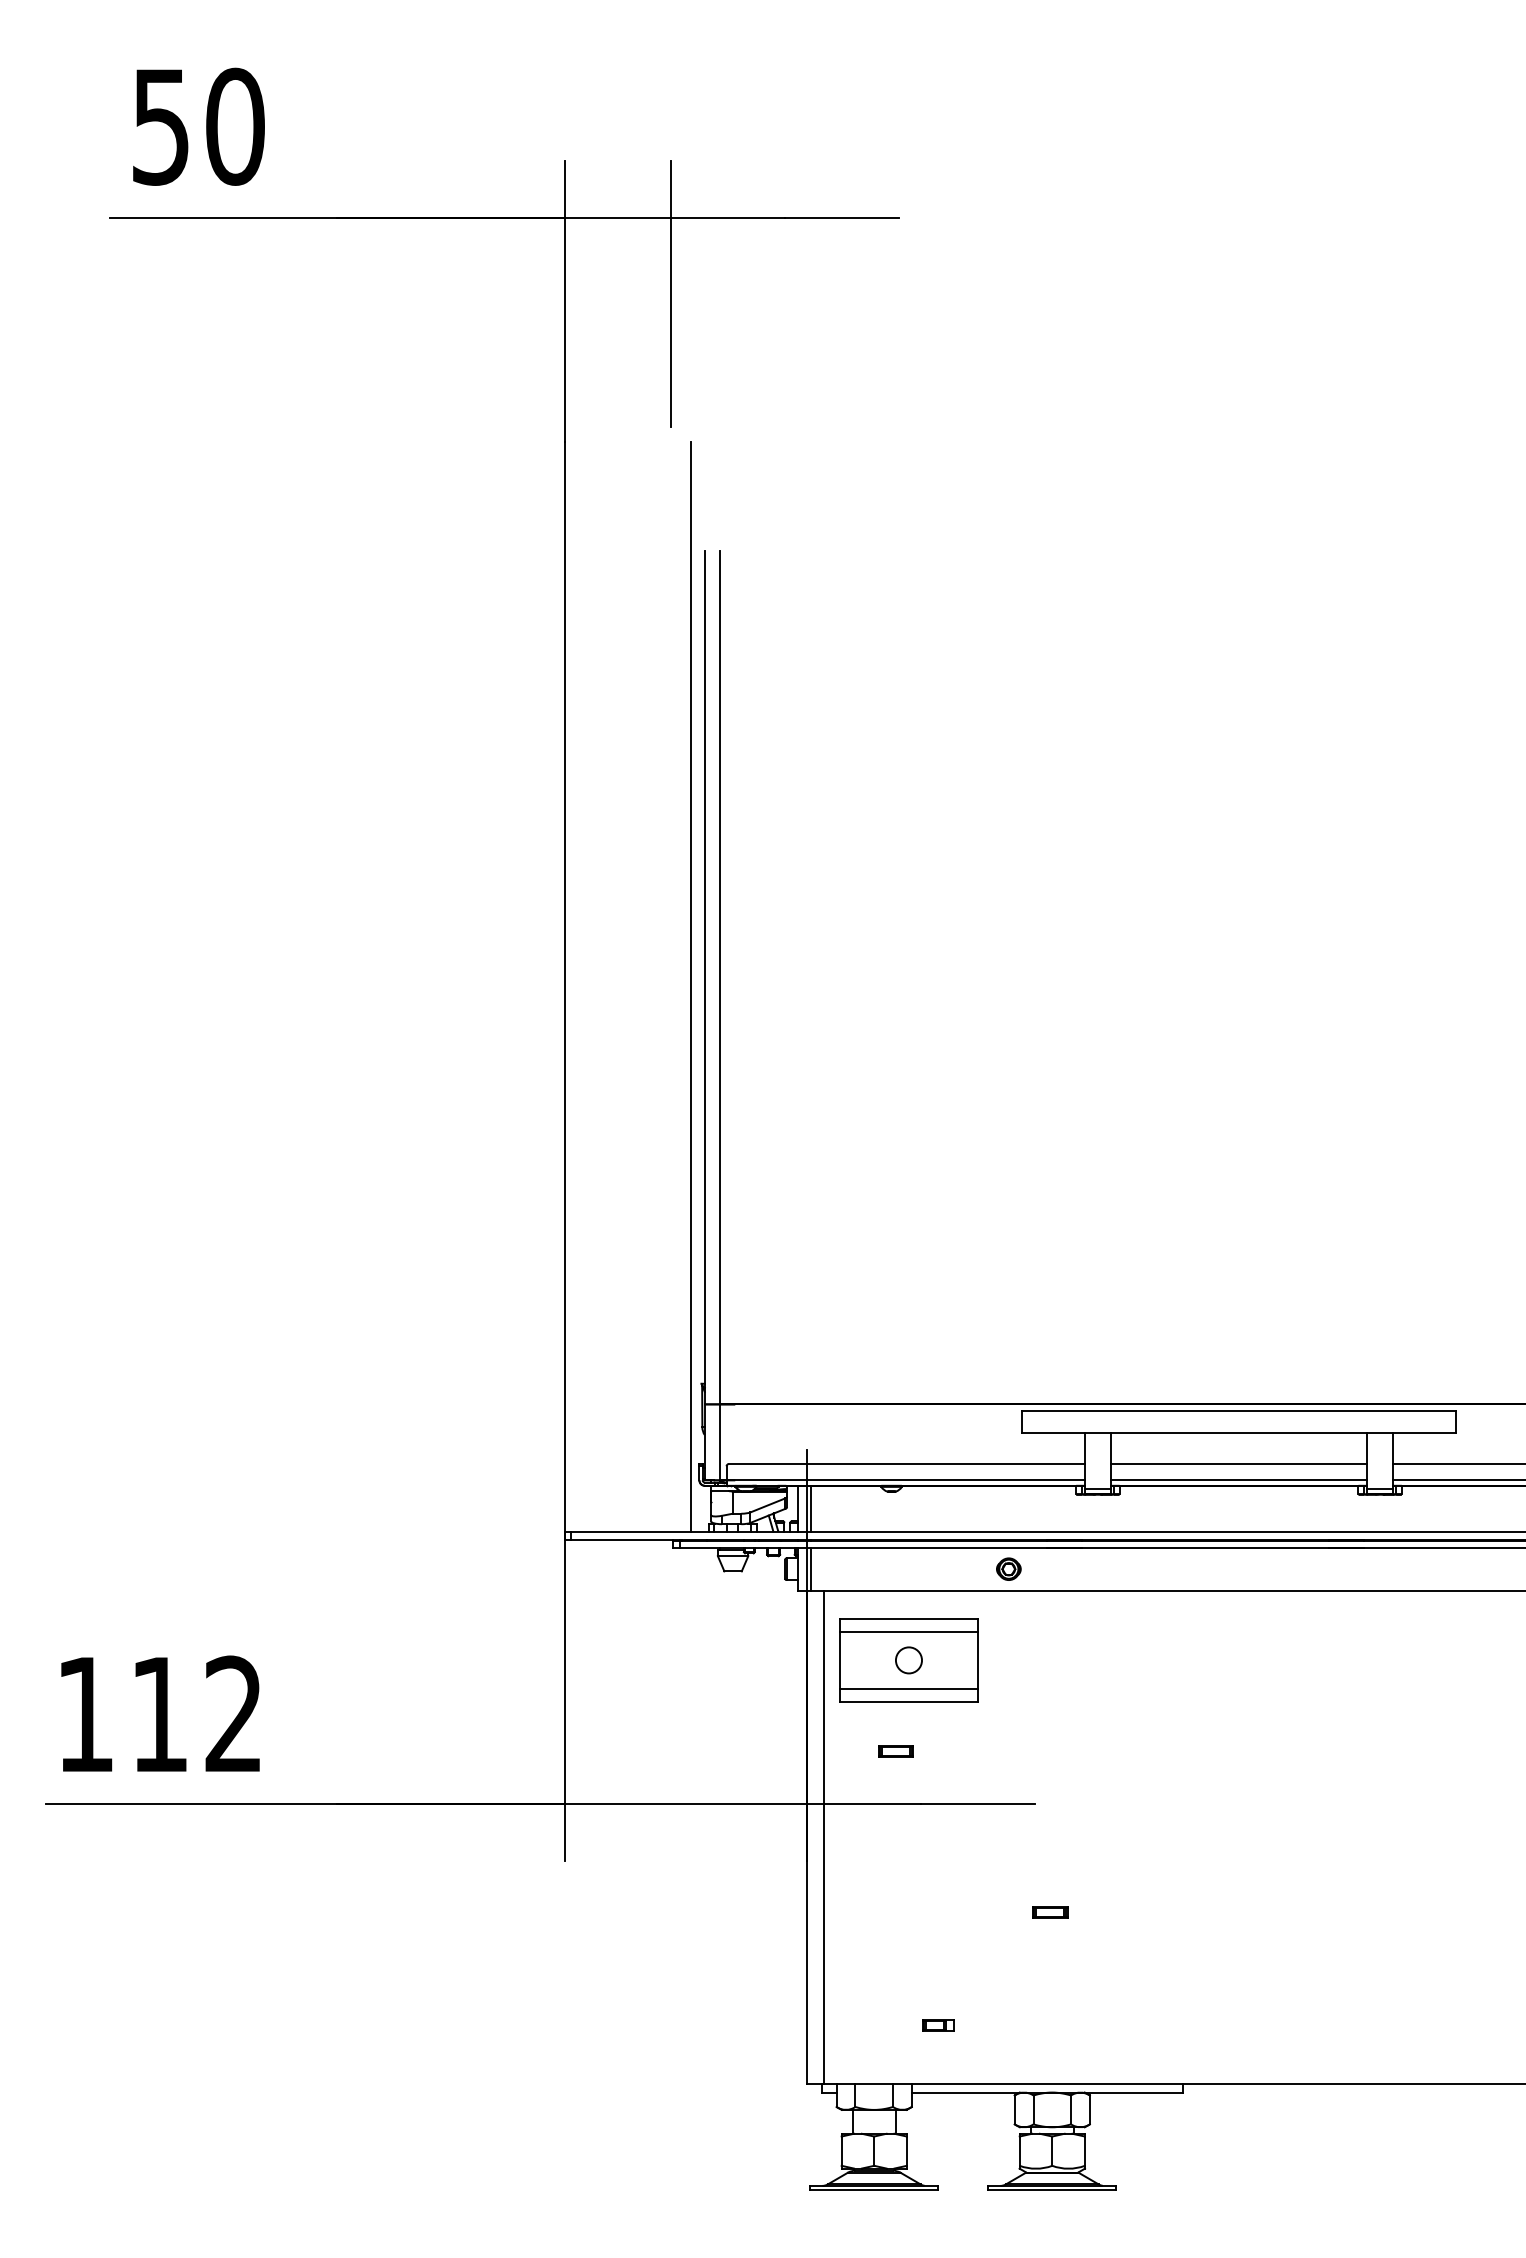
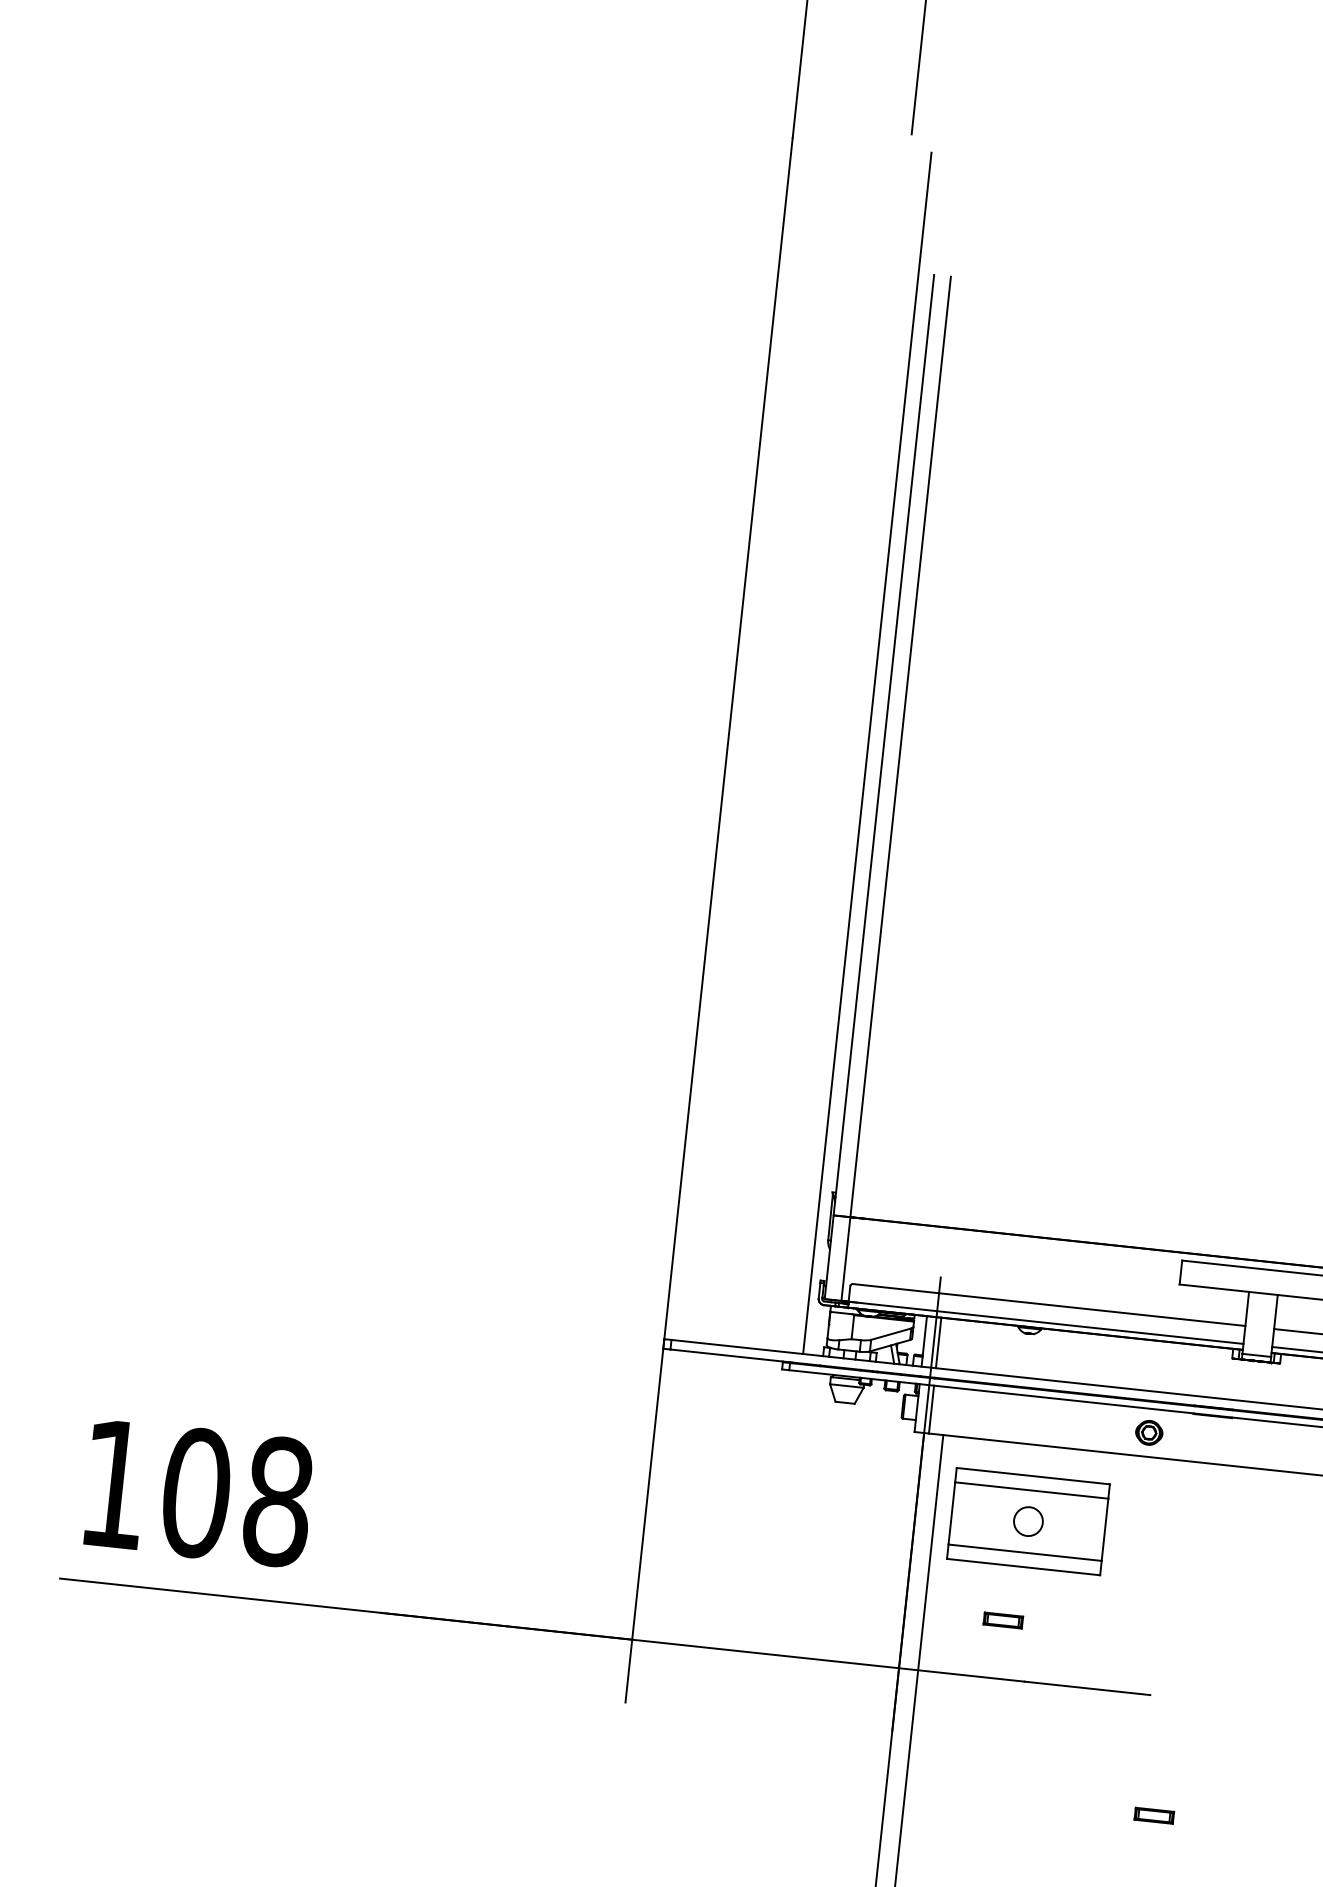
text: (196, 1714) -> (236, 1497), 112 -> 108

